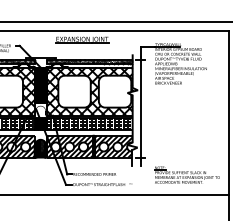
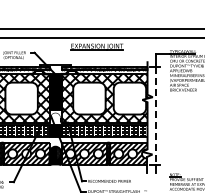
line: (141, 109) -> (156, 116), solid -> dashed

